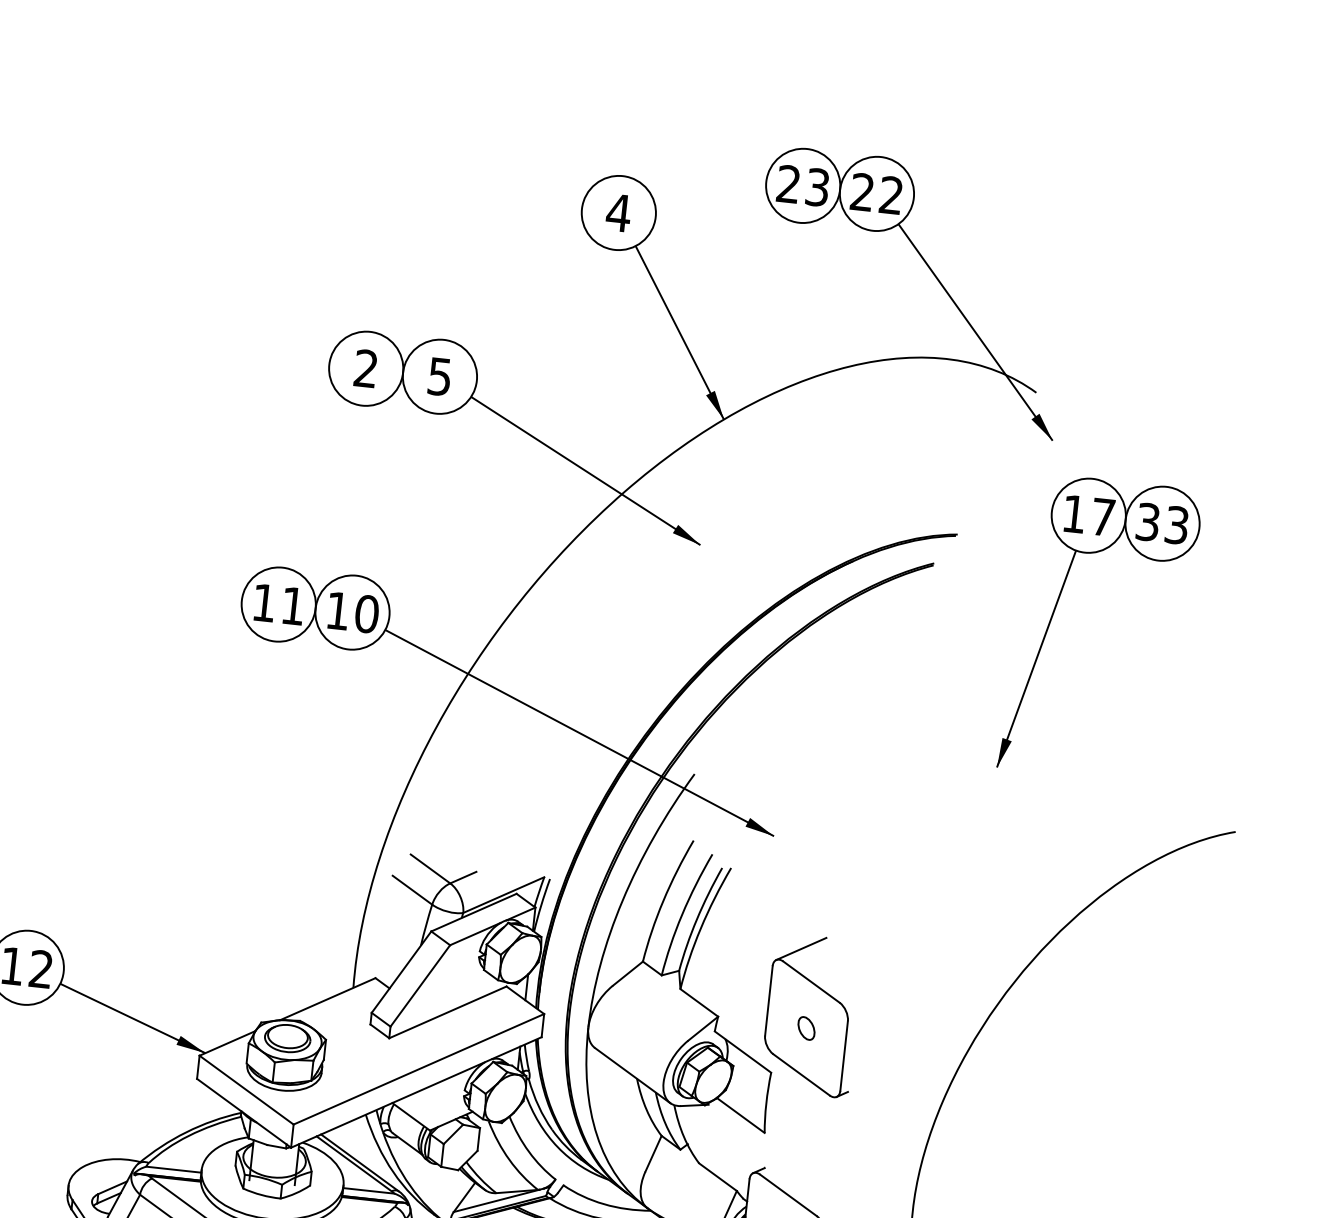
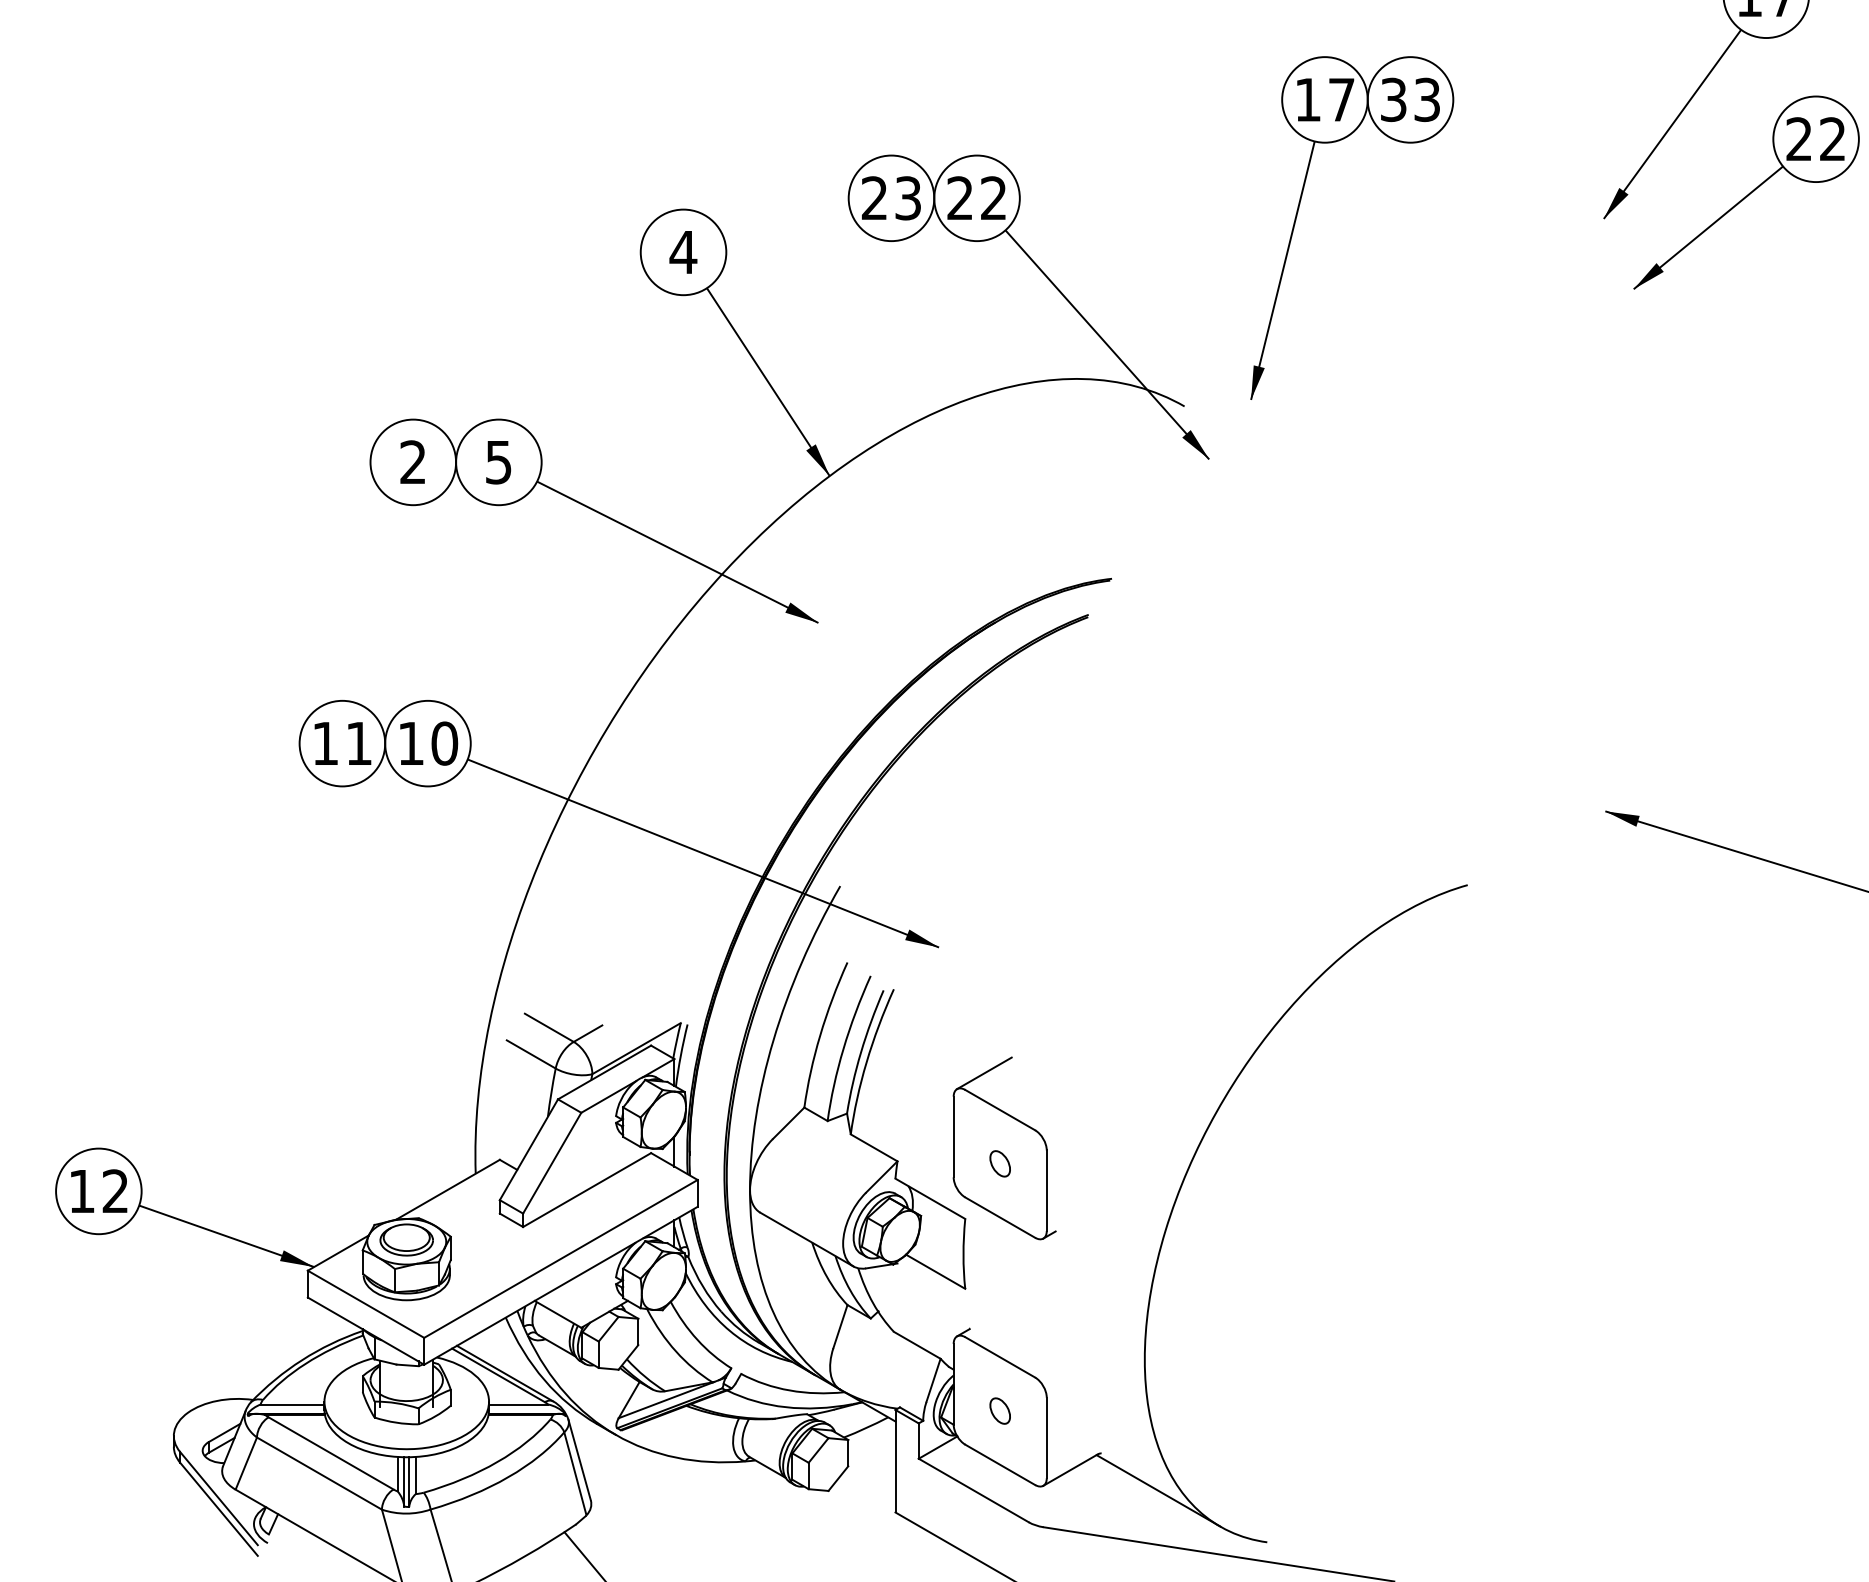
part: (1055, 610) -> (1298, 212), moved

